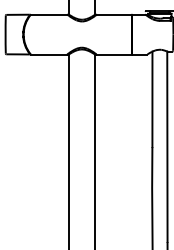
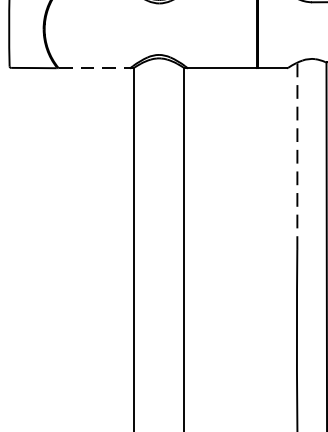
line: (49, 54) -> (95, 68), solid -> dashed
line: (152, 99) -> (297, 156), solid -> dashed

